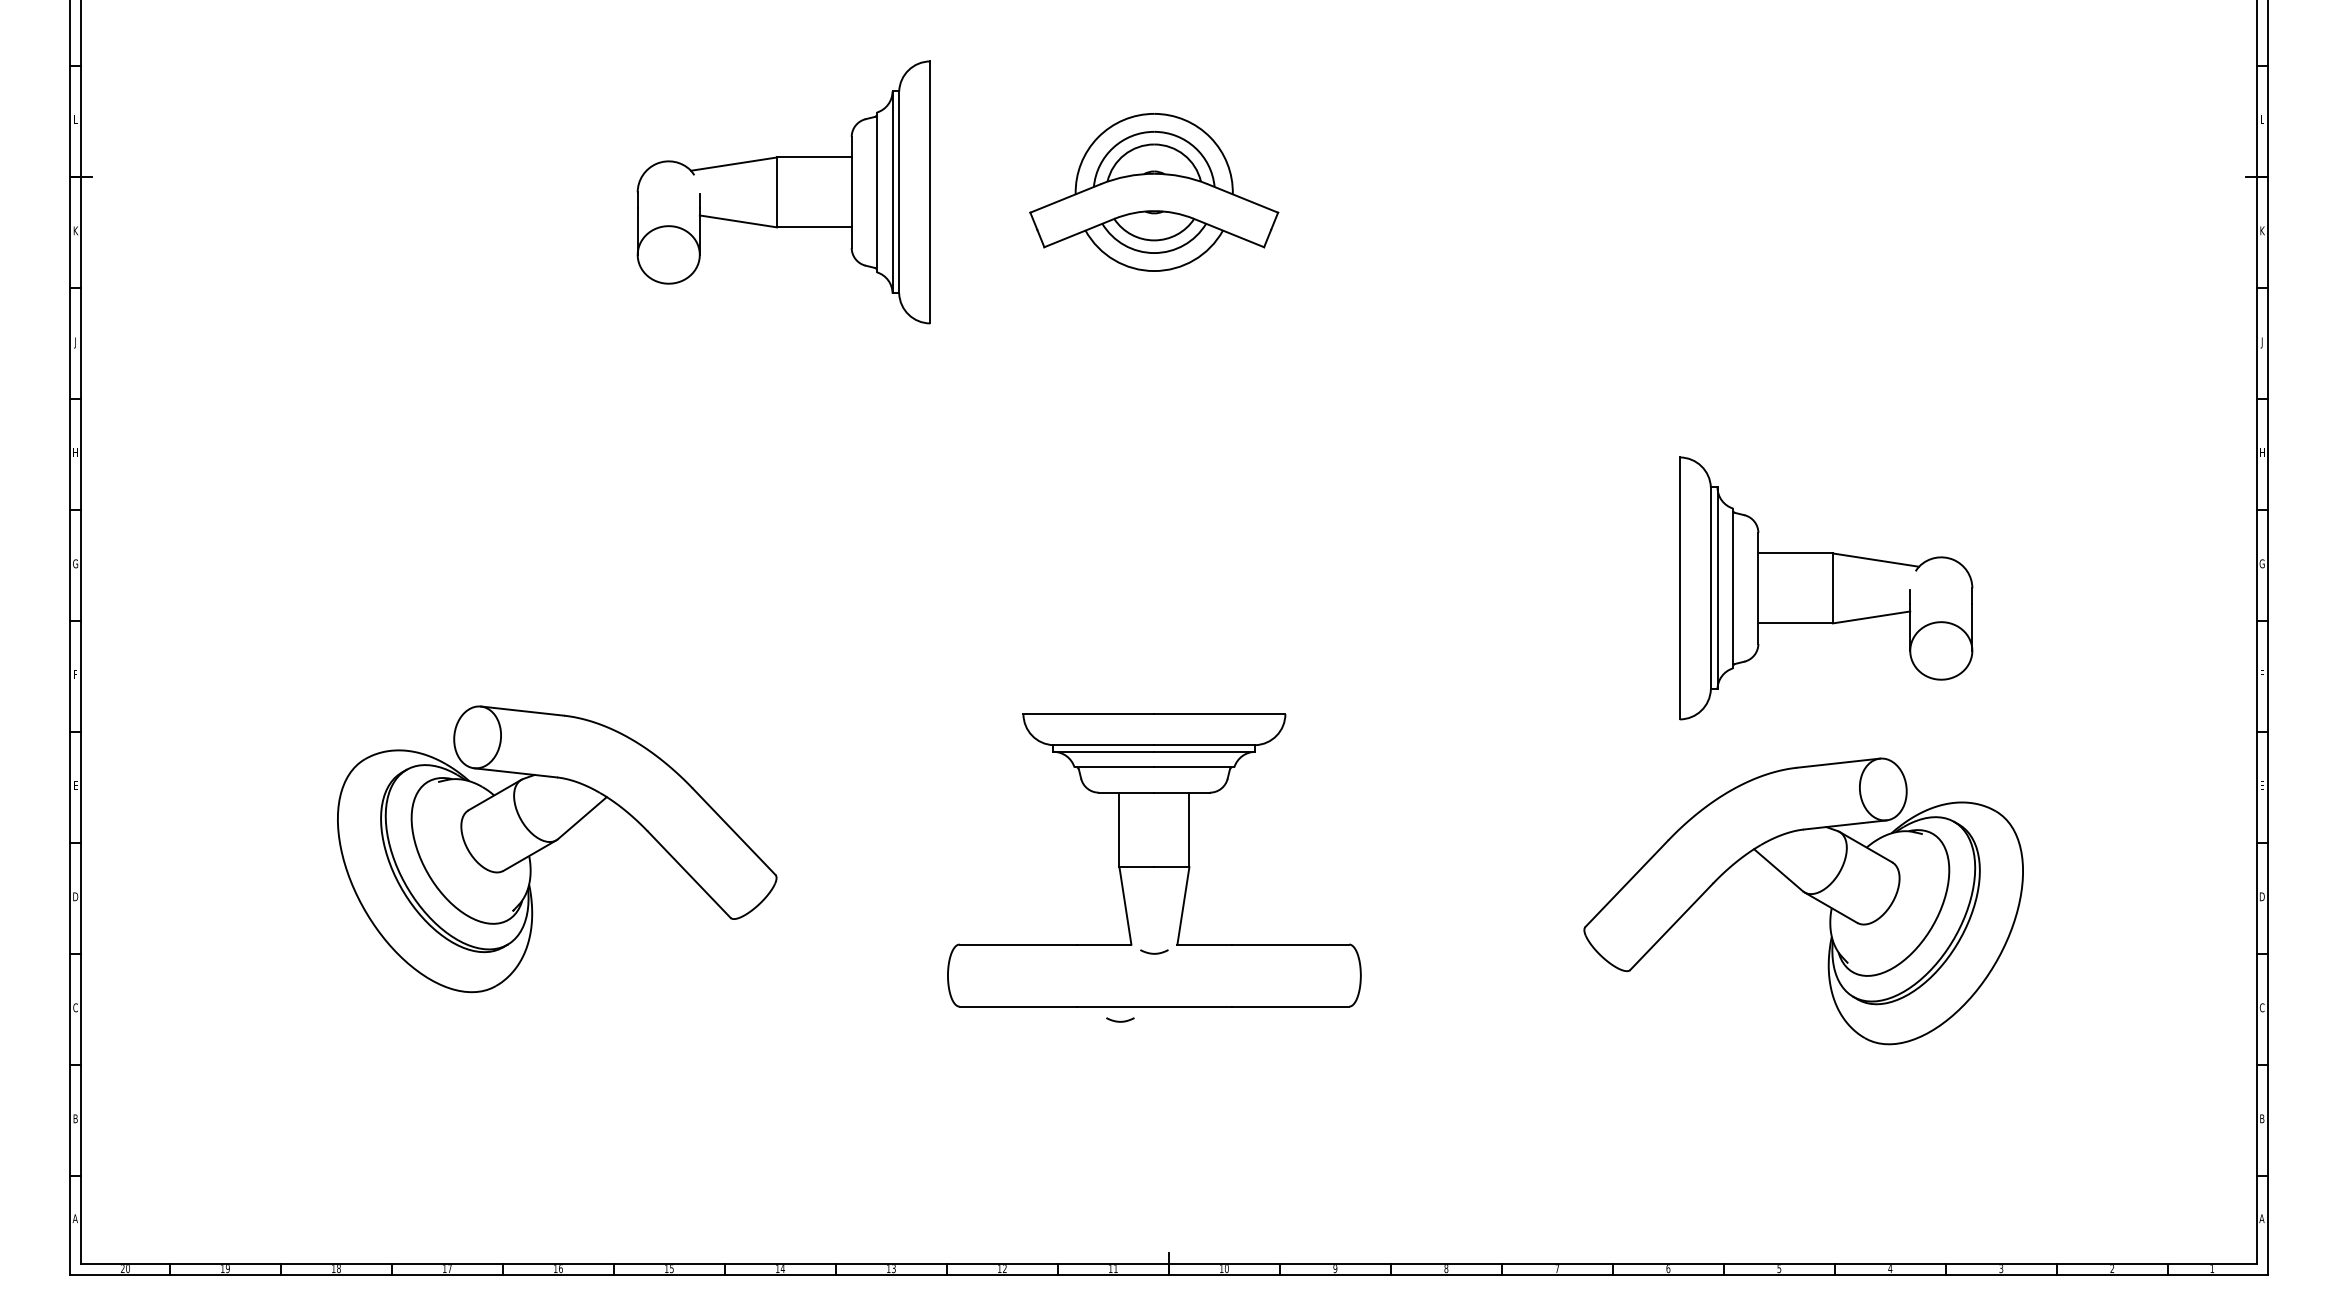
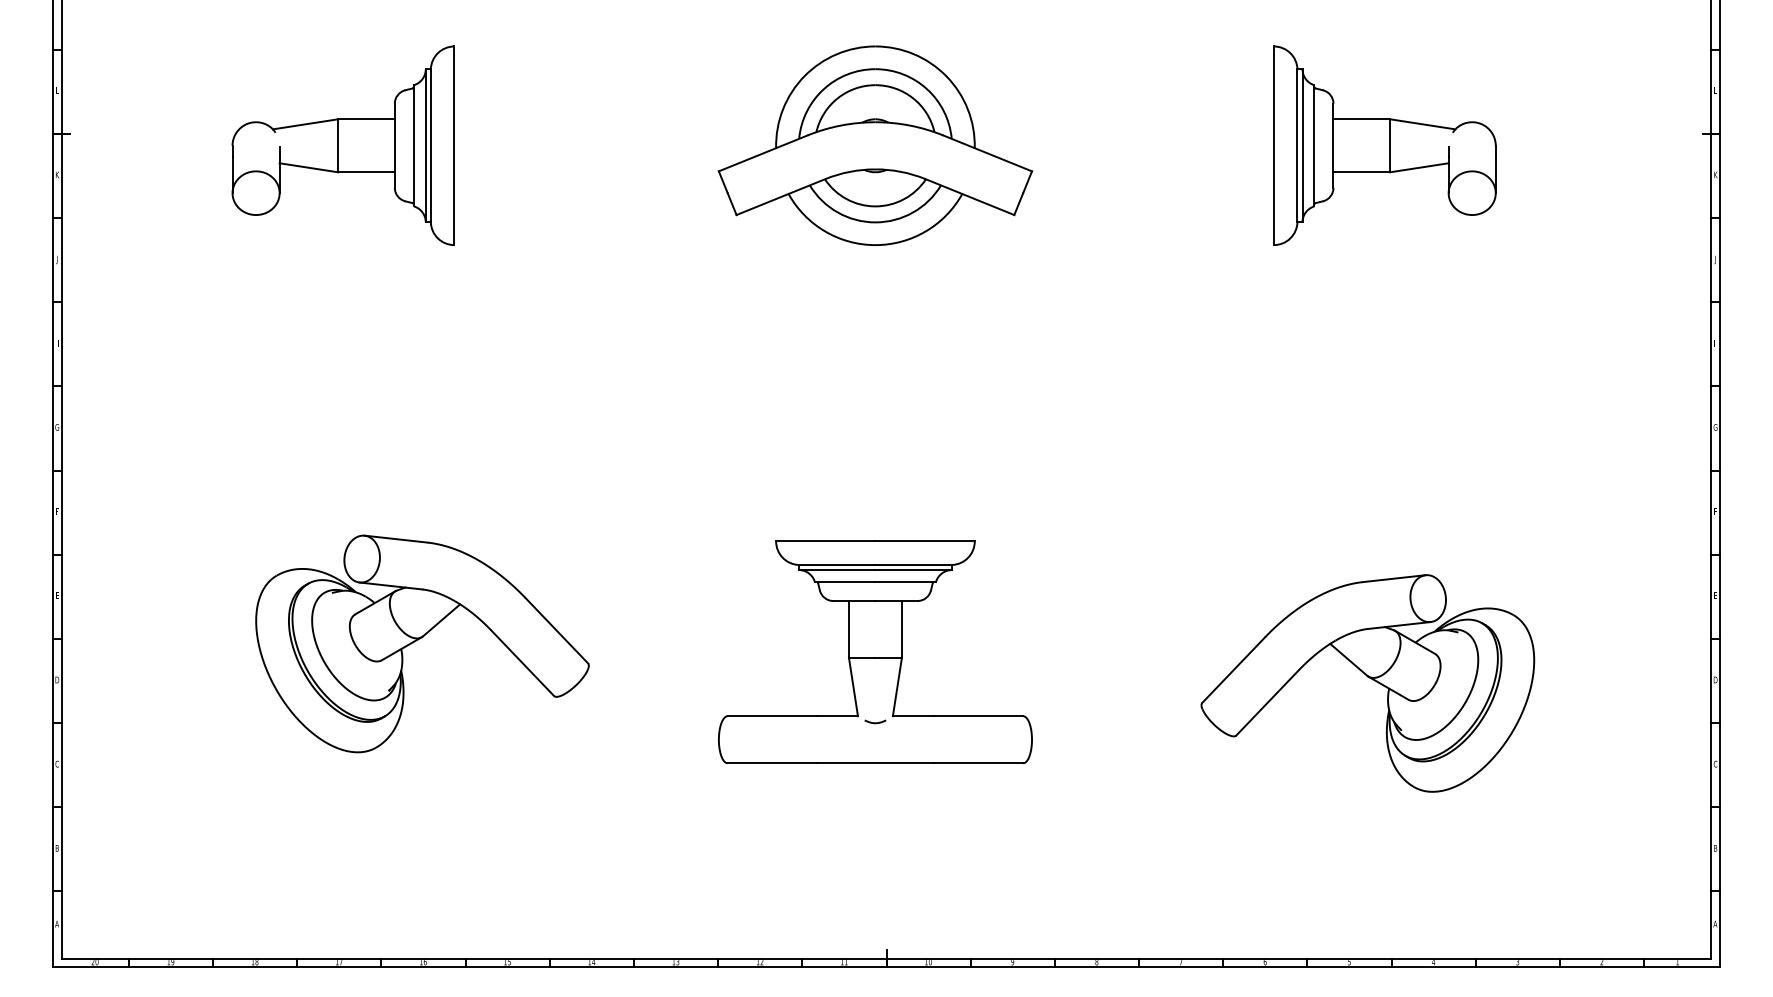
part: (783, 192) -> (343, 145), moved
part: (1153, 192) -> (874, 145), size x1.67
part: (1826, 588) -> (1385, 145), moved
curve: (1119, 1020) -> (848, 773), removed

